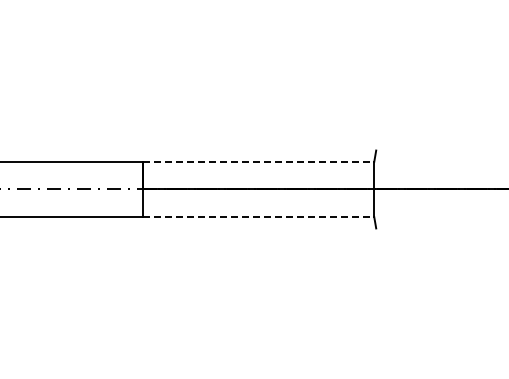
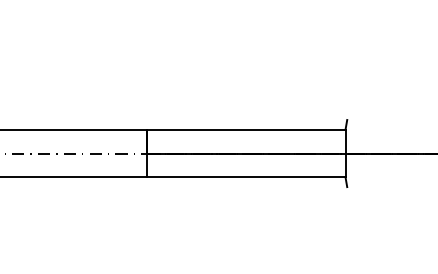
line: (258, 161) -> (245, 129), dashed -> solid
line: (258, 217) -> (245, 177), dashed -> solid

